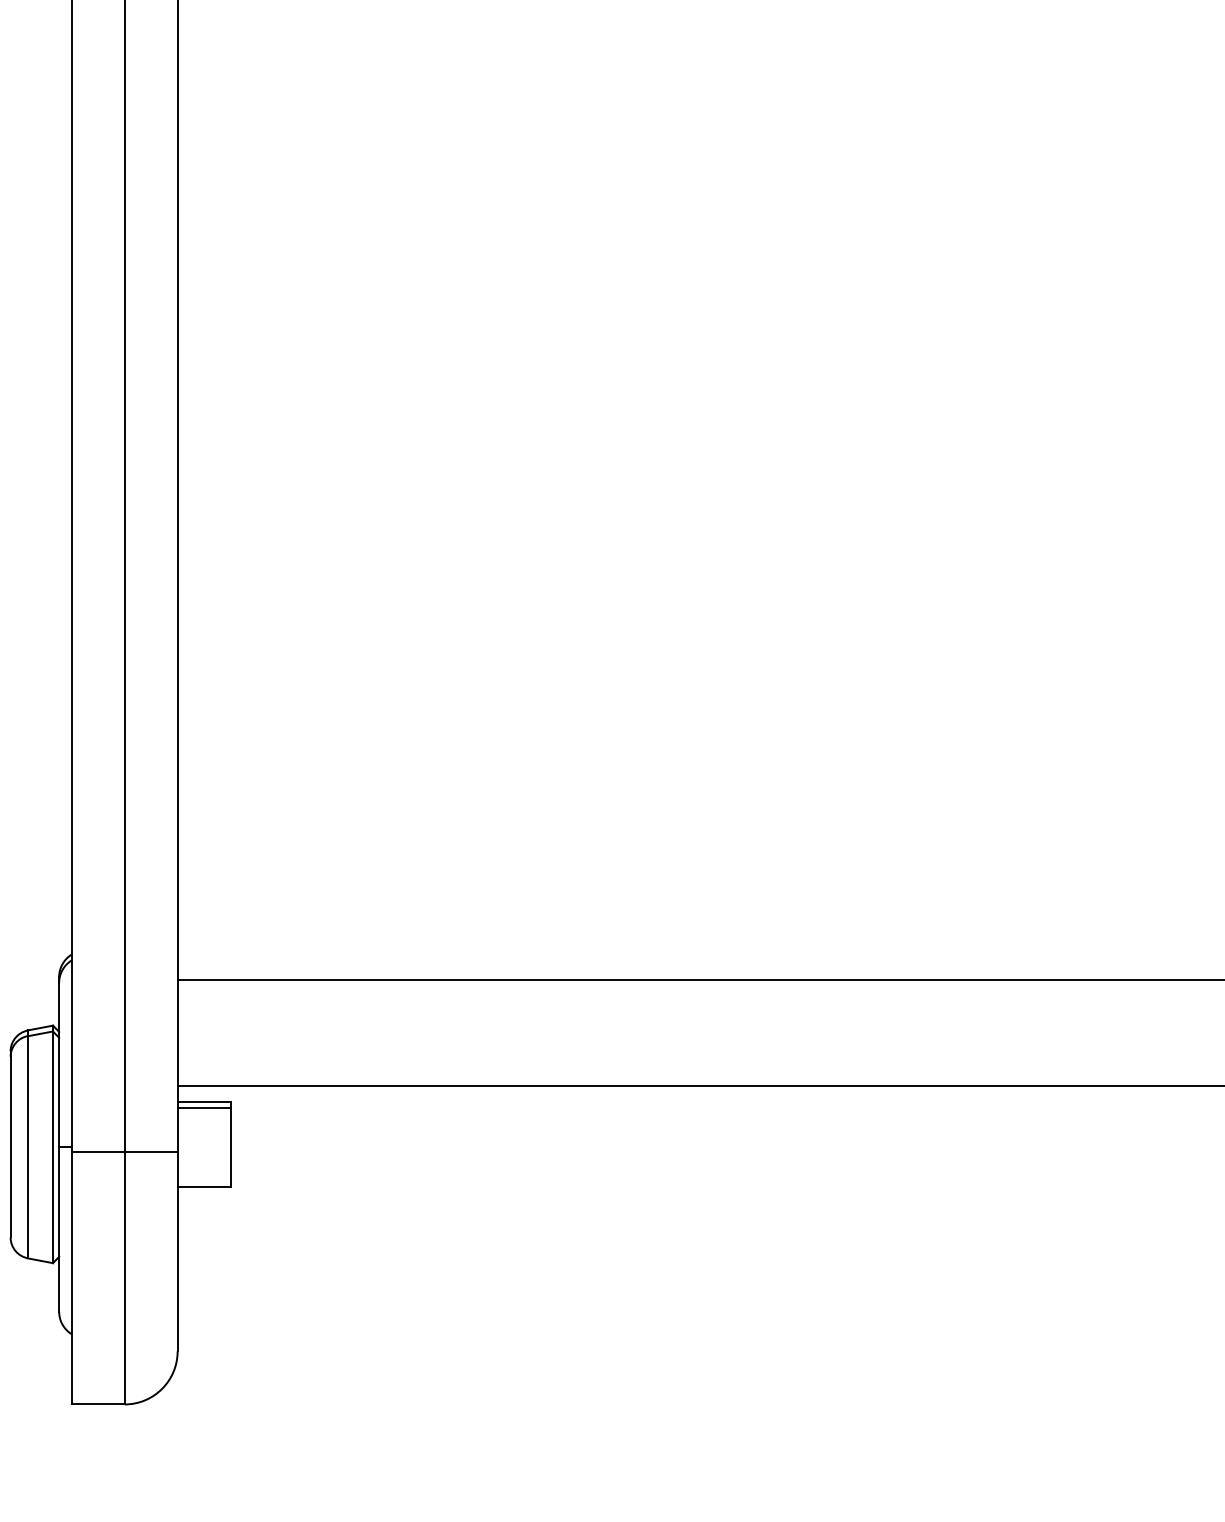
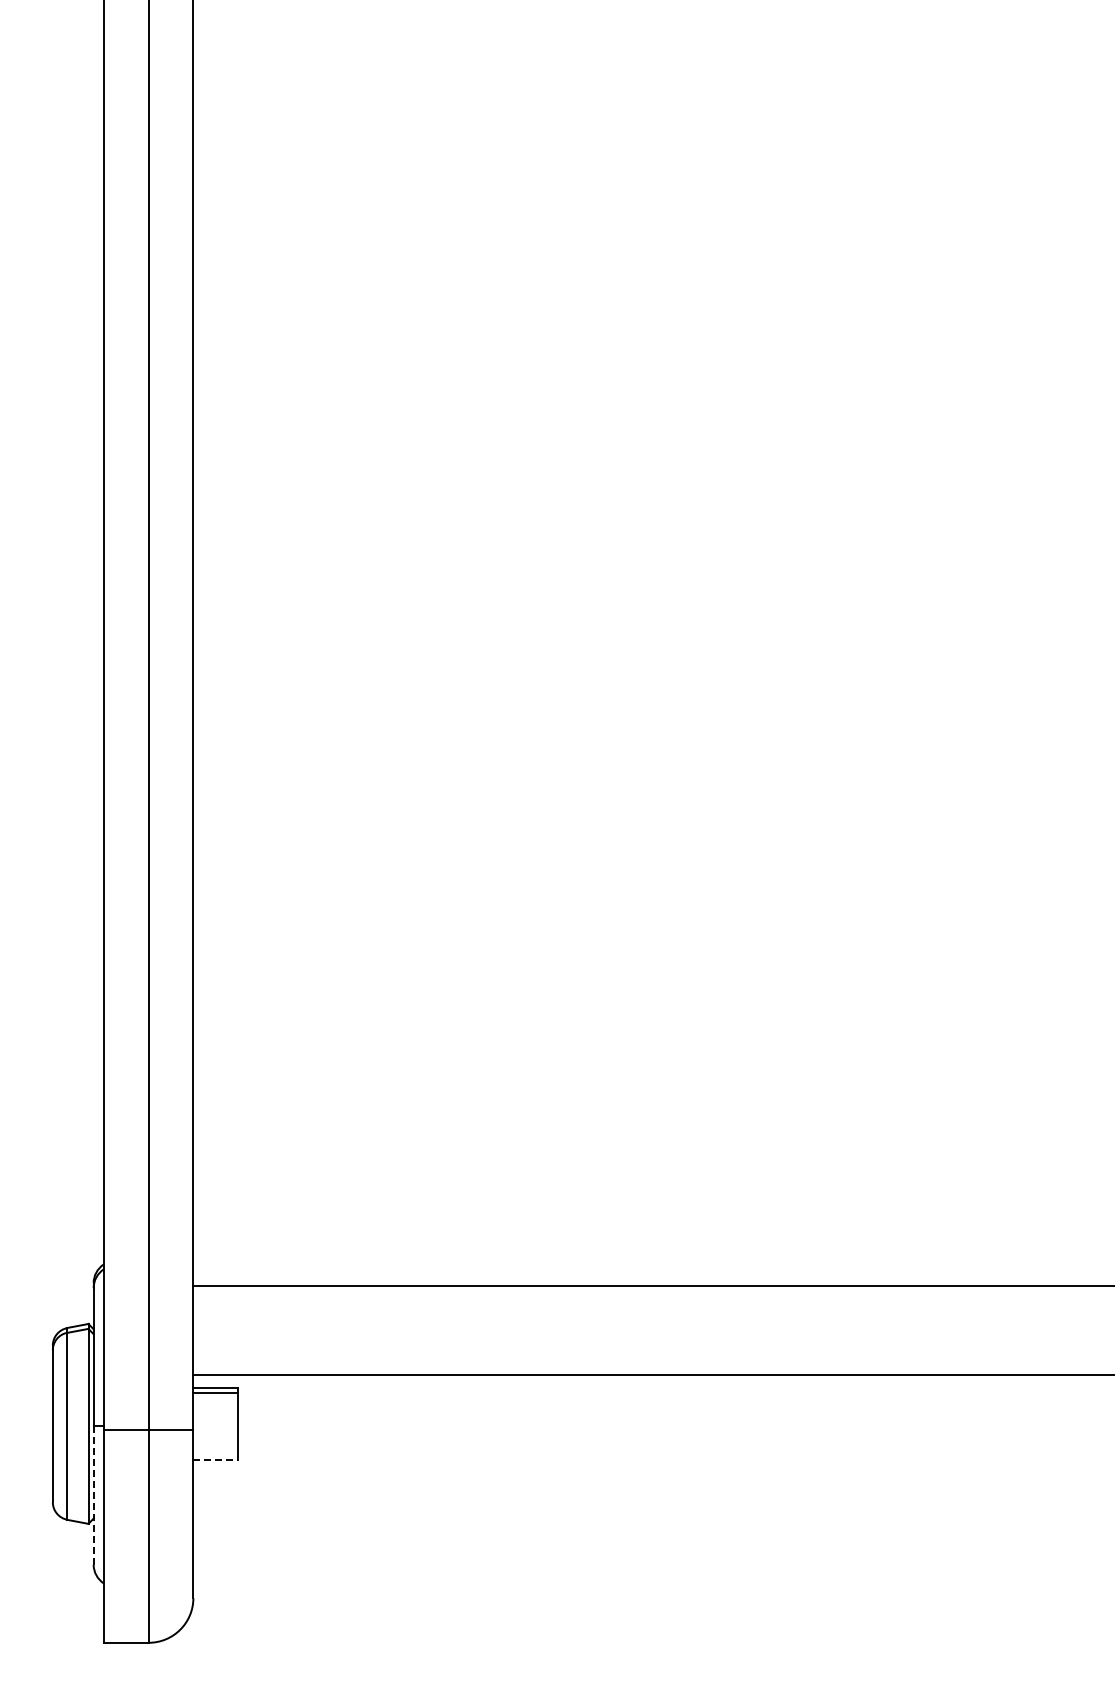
line: (205, 1186) -> (216, 1459), solid -> dashed
line: (58, 1229) -> (93, 1495), solid -> dashed

